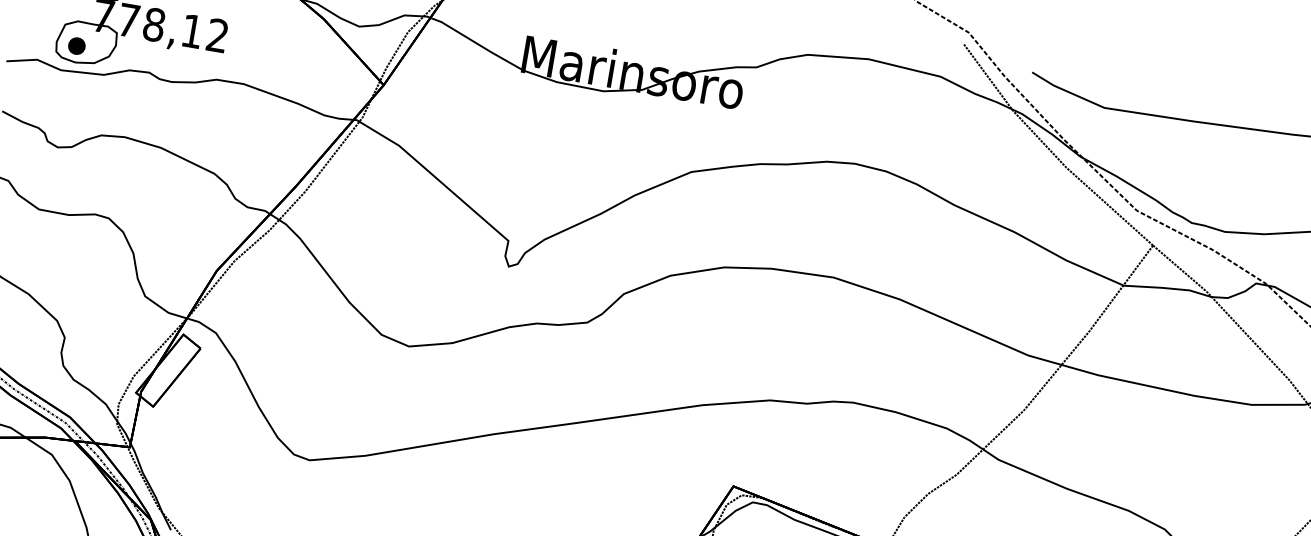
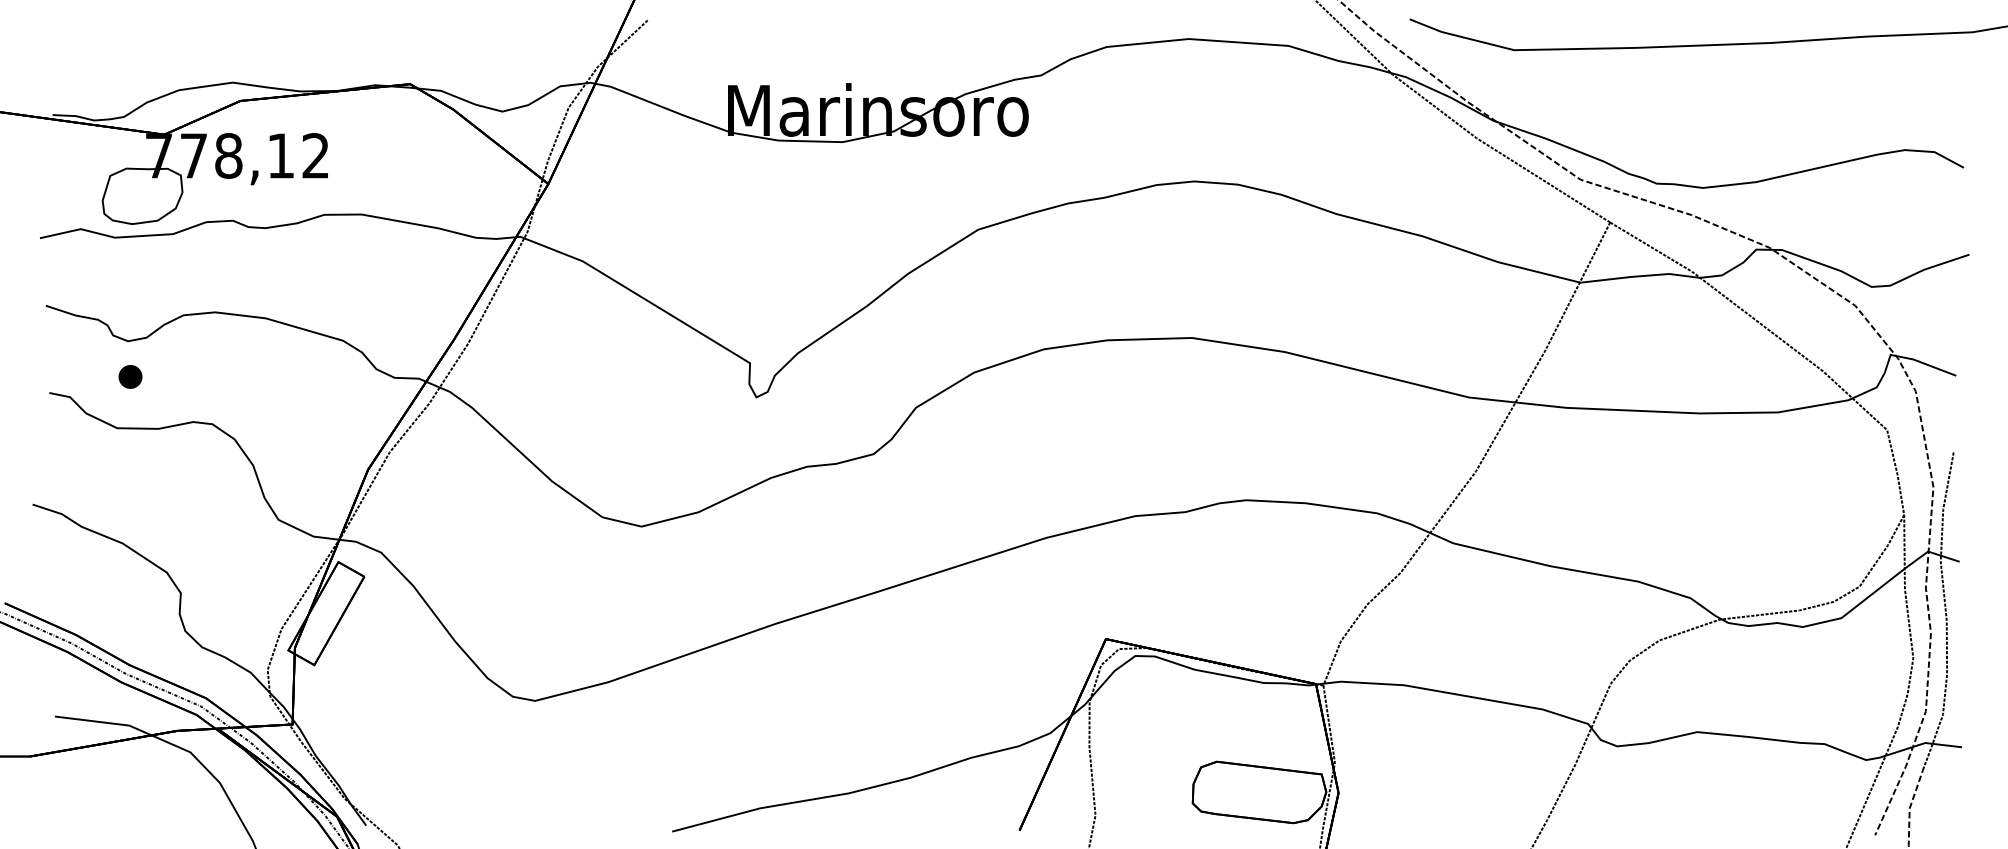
part: (76, 45) -> (130, 376), moved

